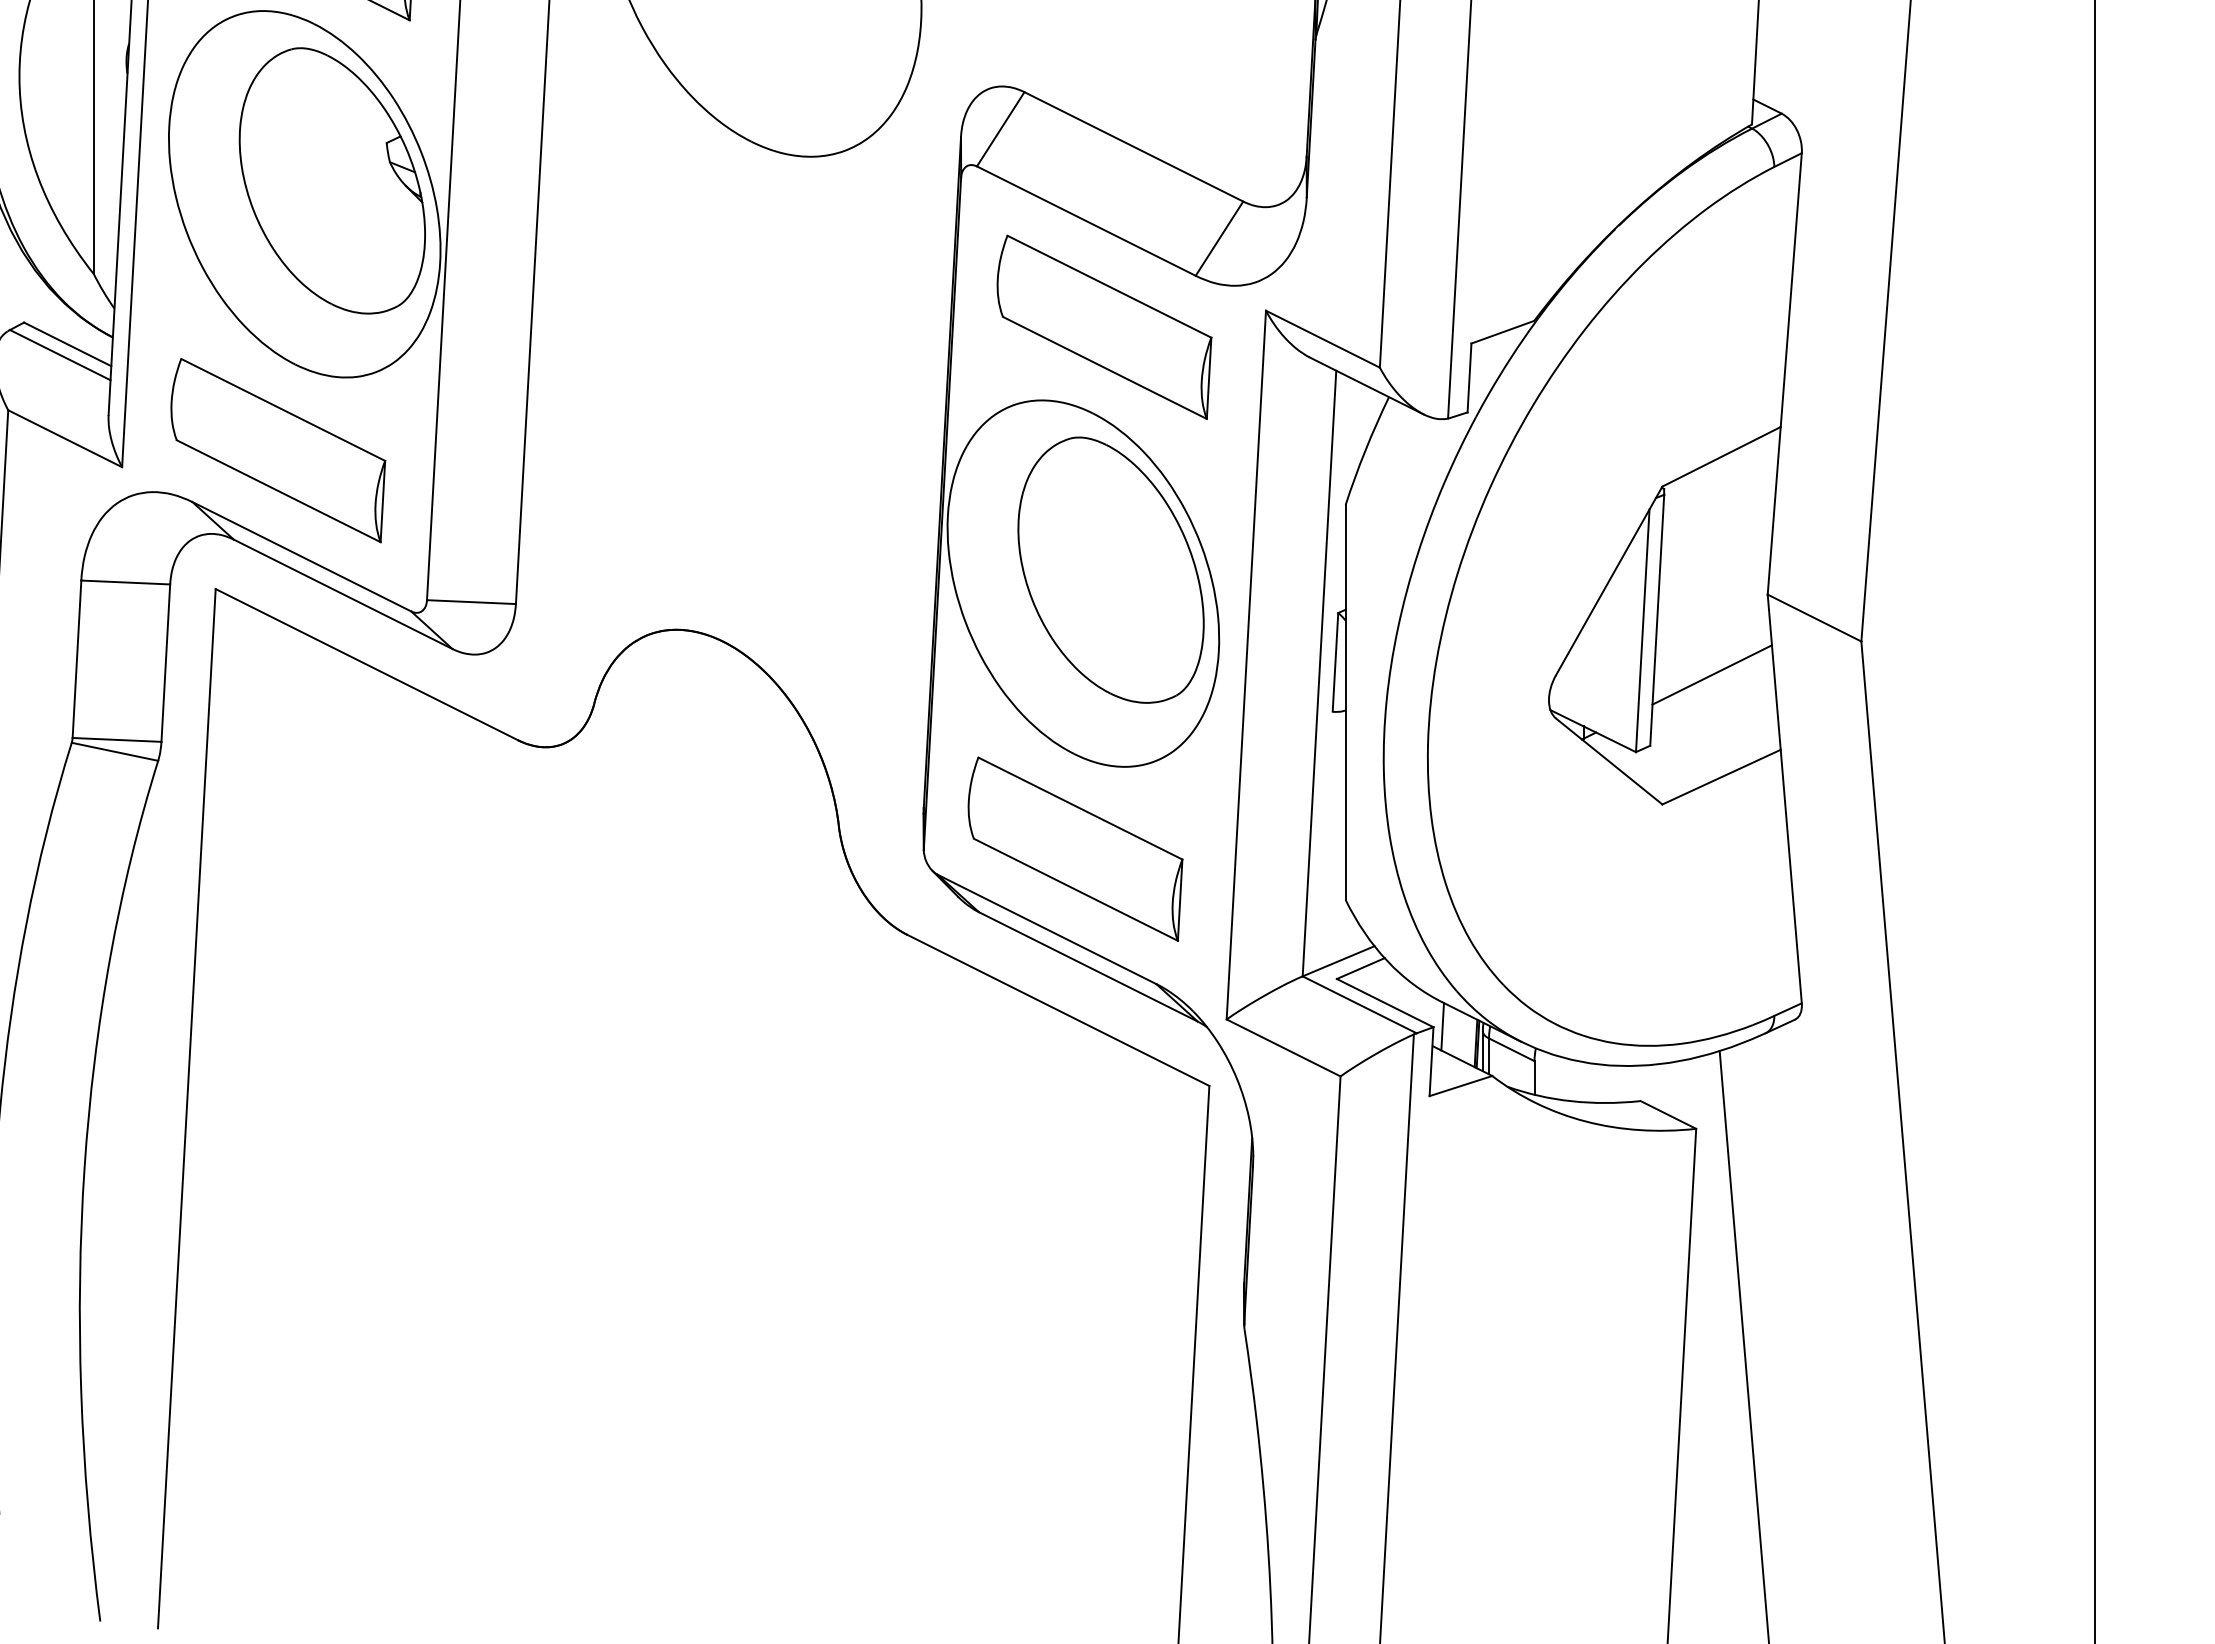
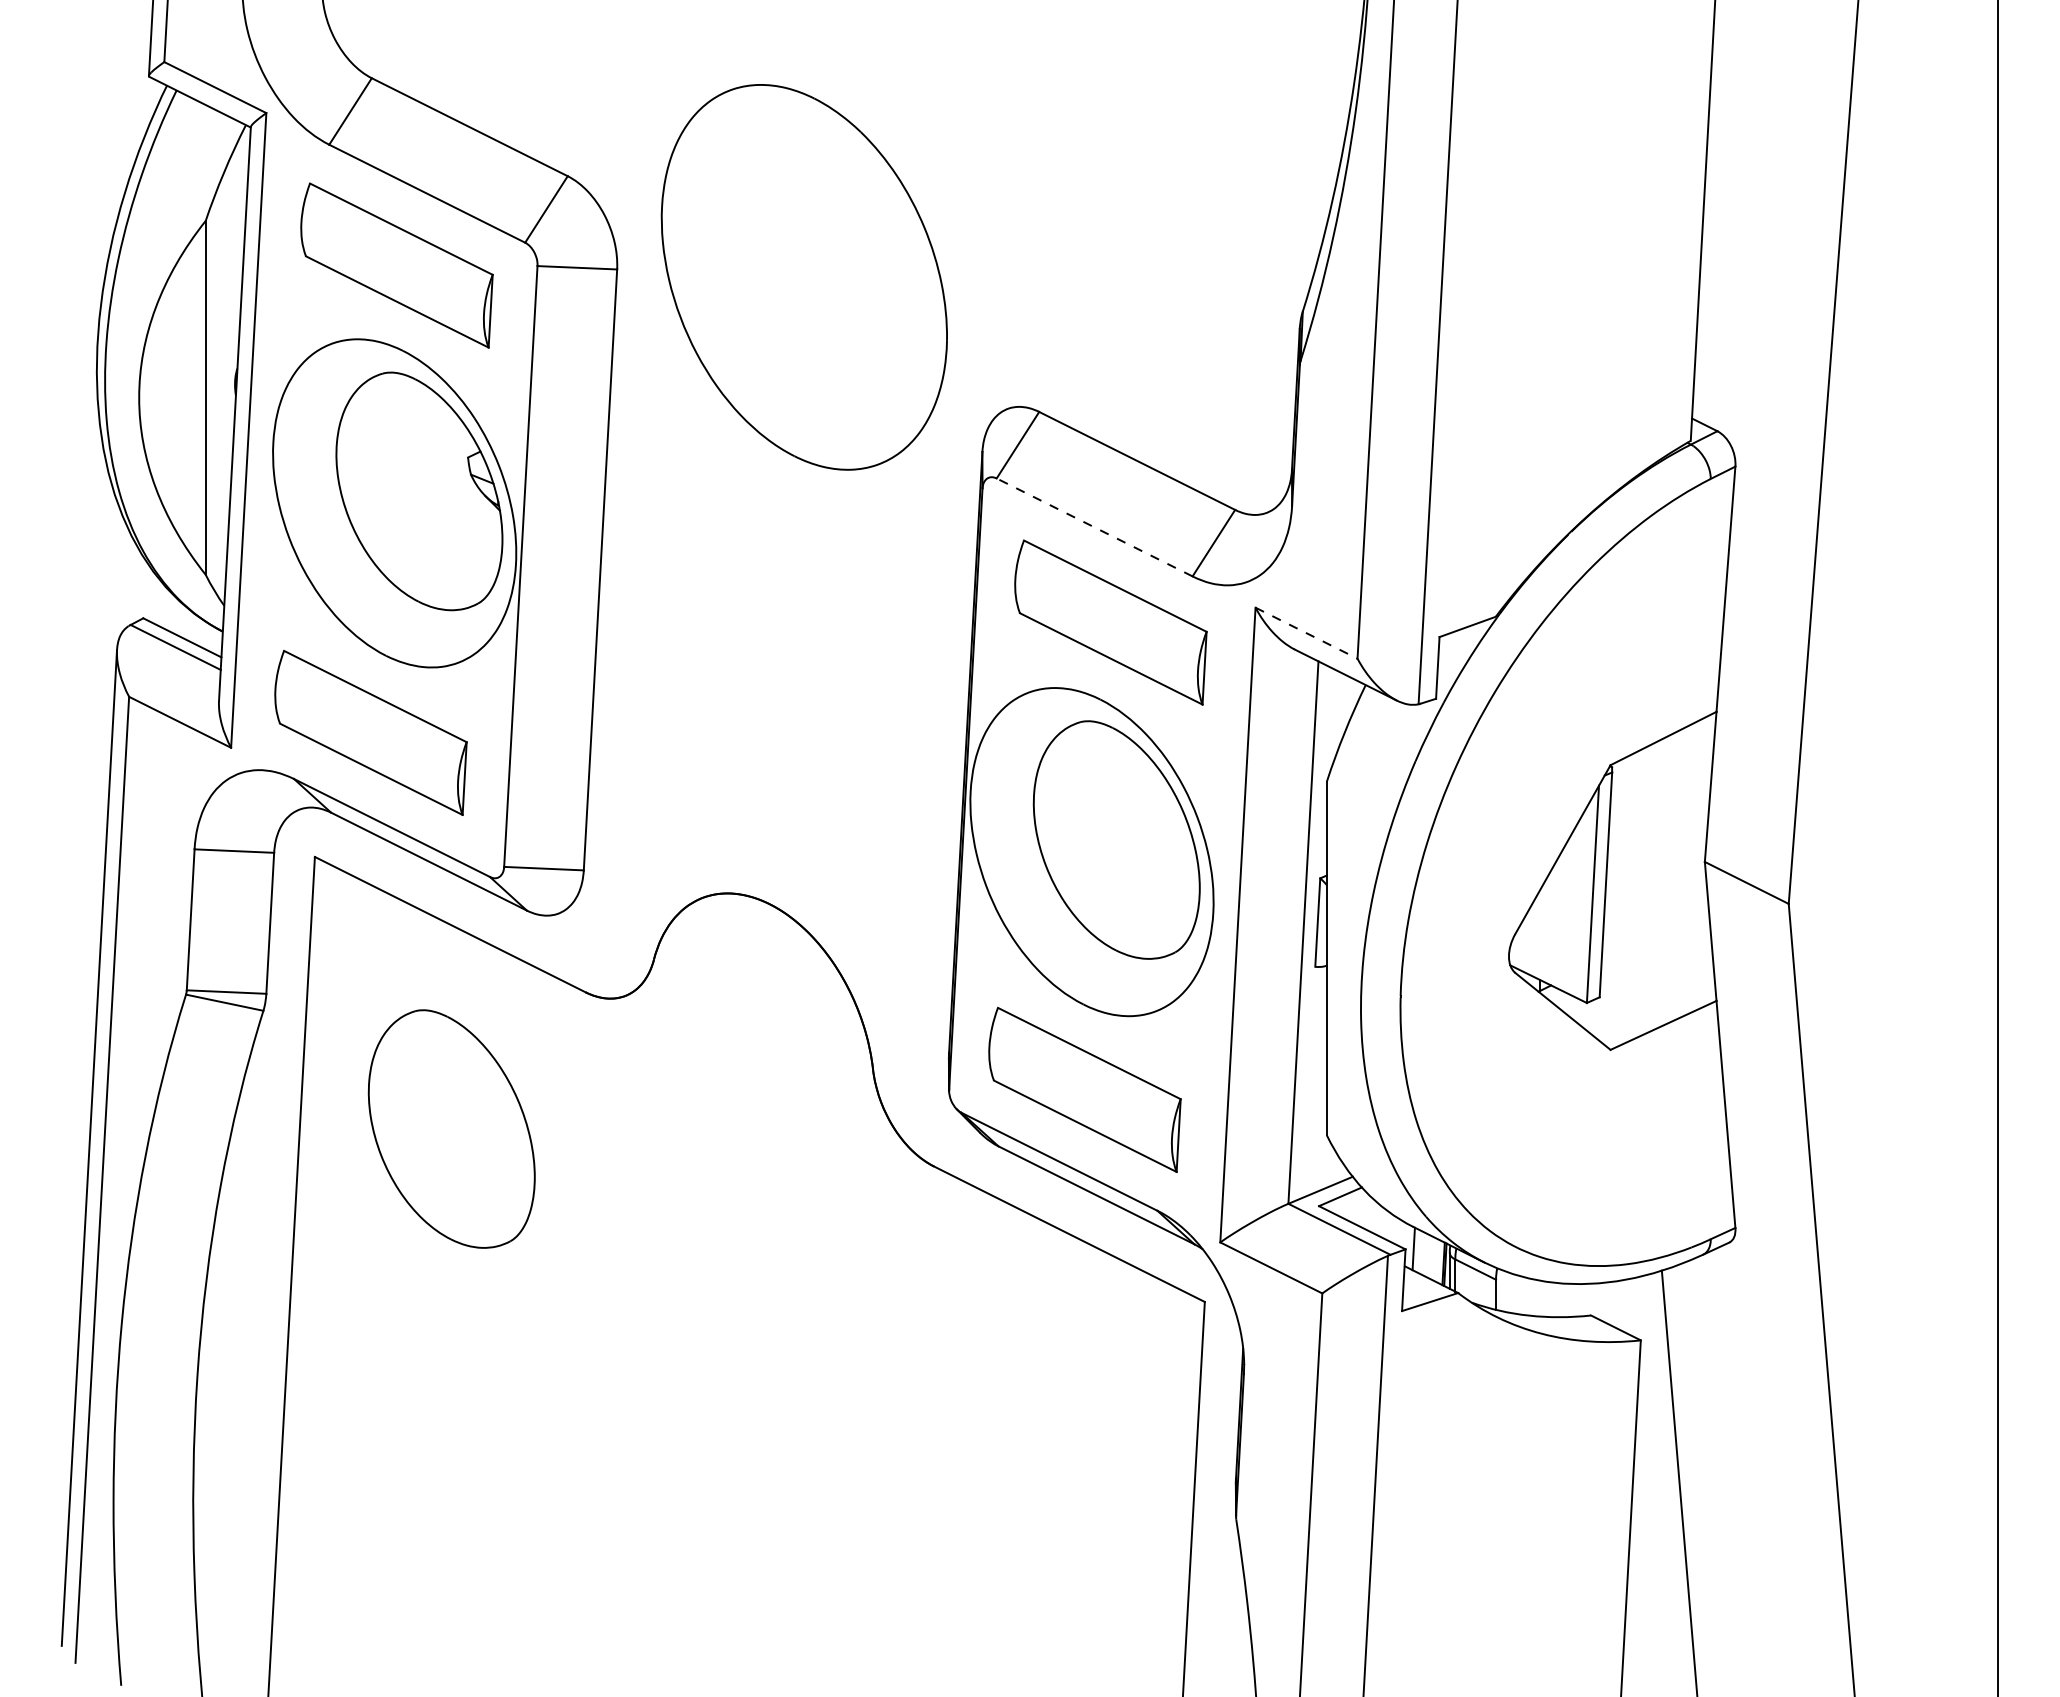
line: (1086, 221) -> (1094, 527), solid -> dashed
line: (1322, 339) -> (1306, 633), solid -> dashed
line: (1711, 674) -> (1654, 933), removed
part: (368, 892) -> (451, 1128), added

